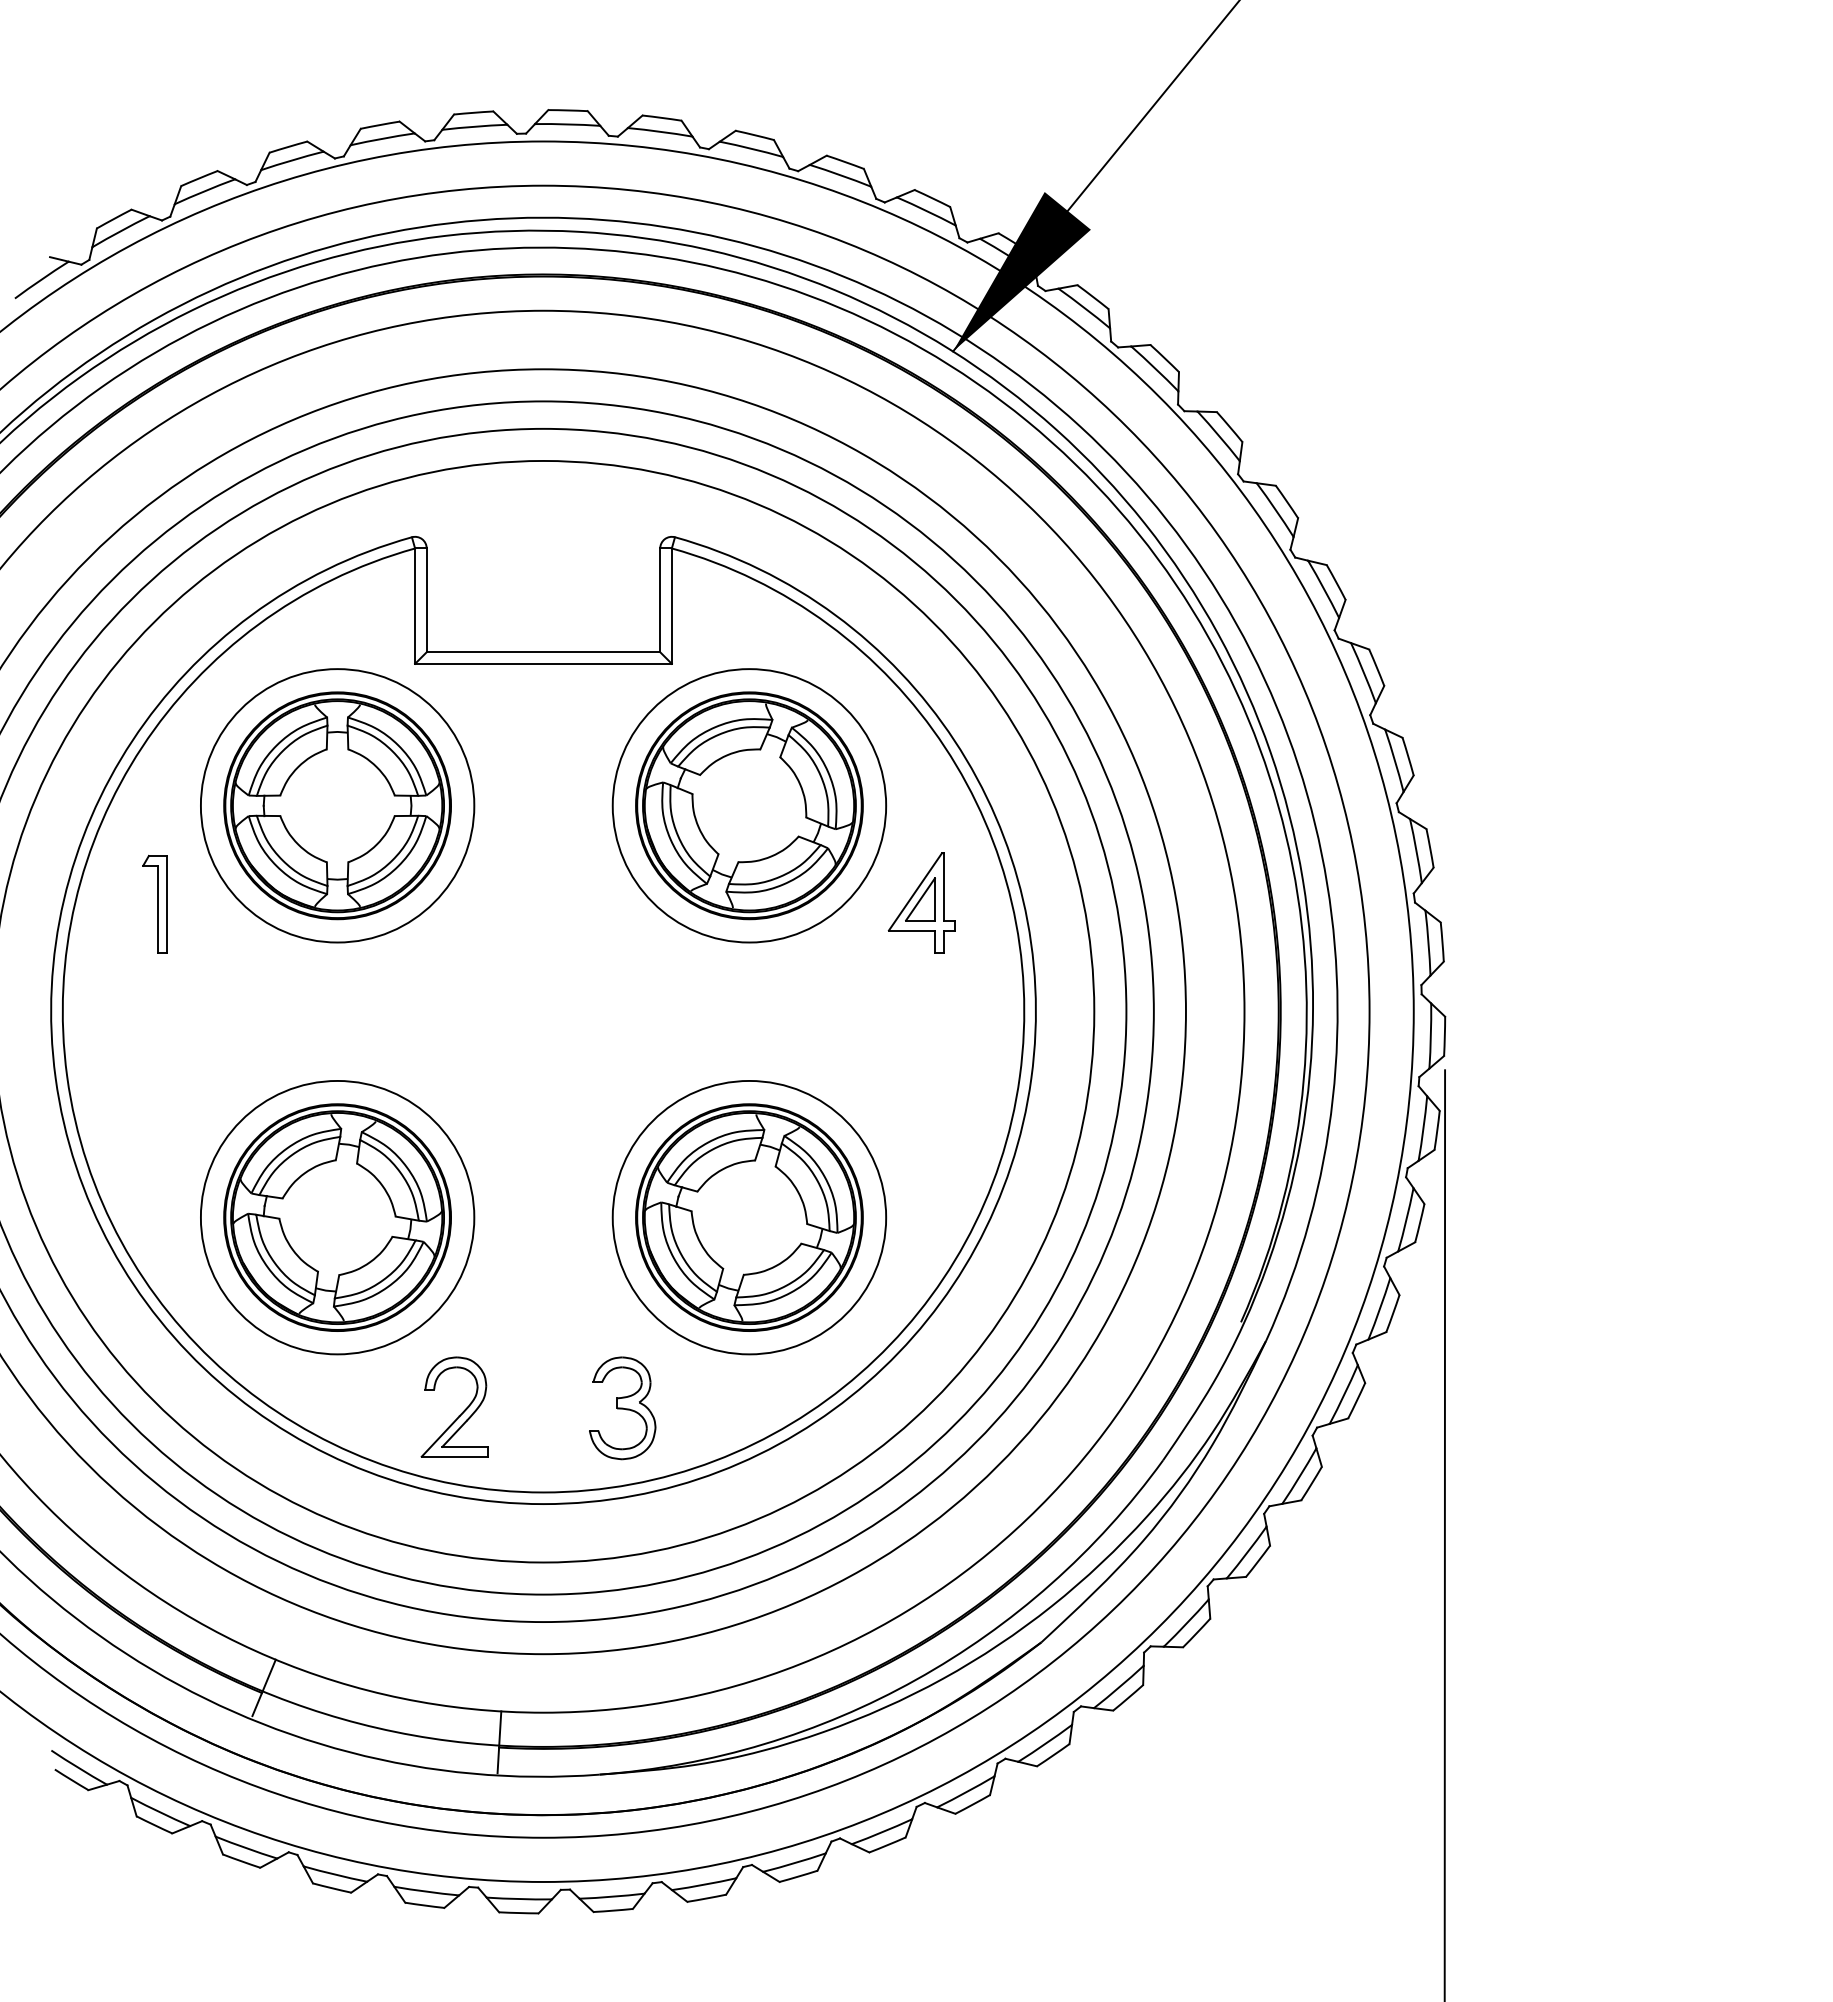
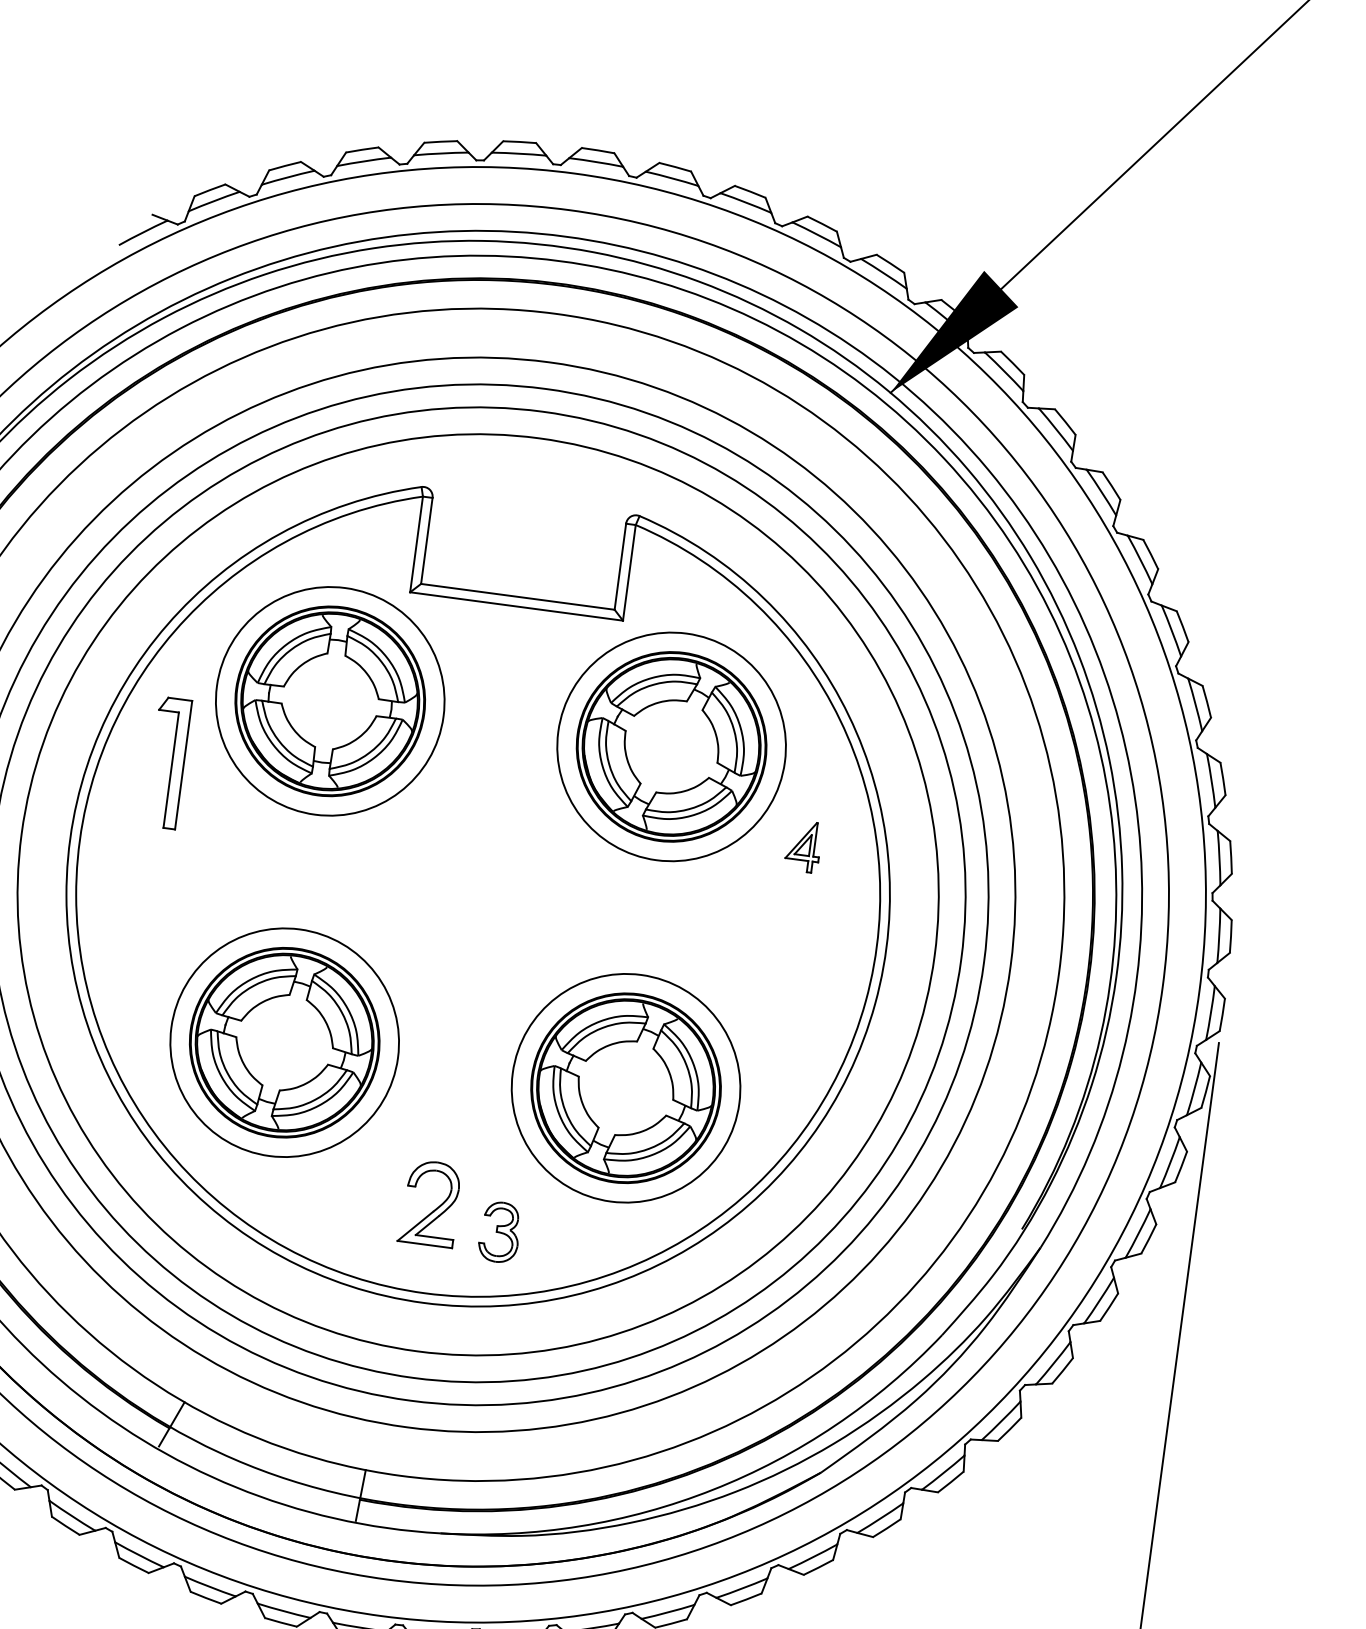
part: (921, 902) -> (803, 846), size x0.6
part: (154, 903) -> (167, 762), size x1.6
part: (622, 1408) -> (499, 1232), size x0.7
part: (461, 1412) -> (435, 1208), moved

